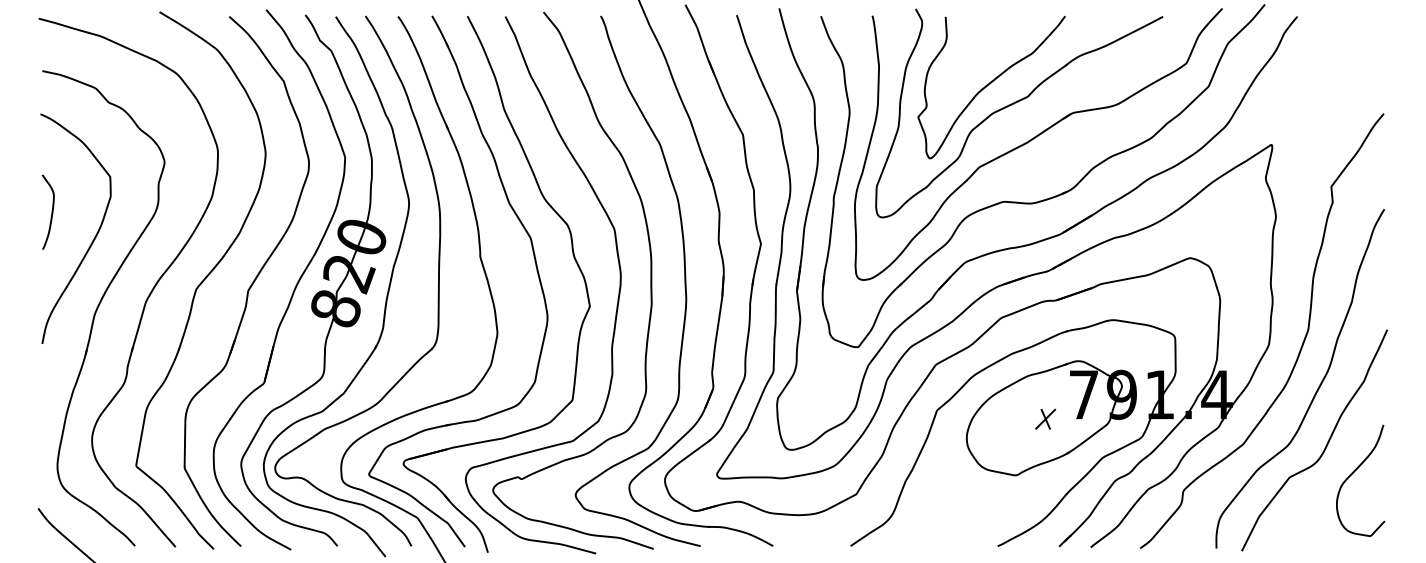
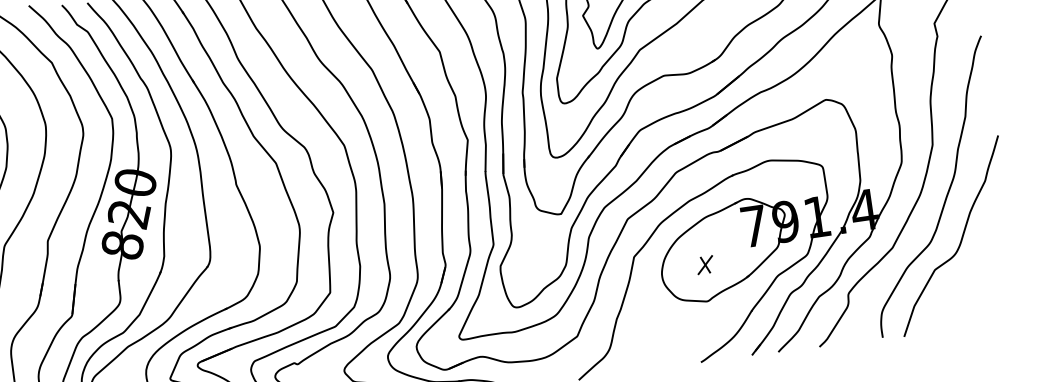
part: (1045, 418) -> (705, 264), moved
curve: (1353, 473) -> (987, 258), removed

